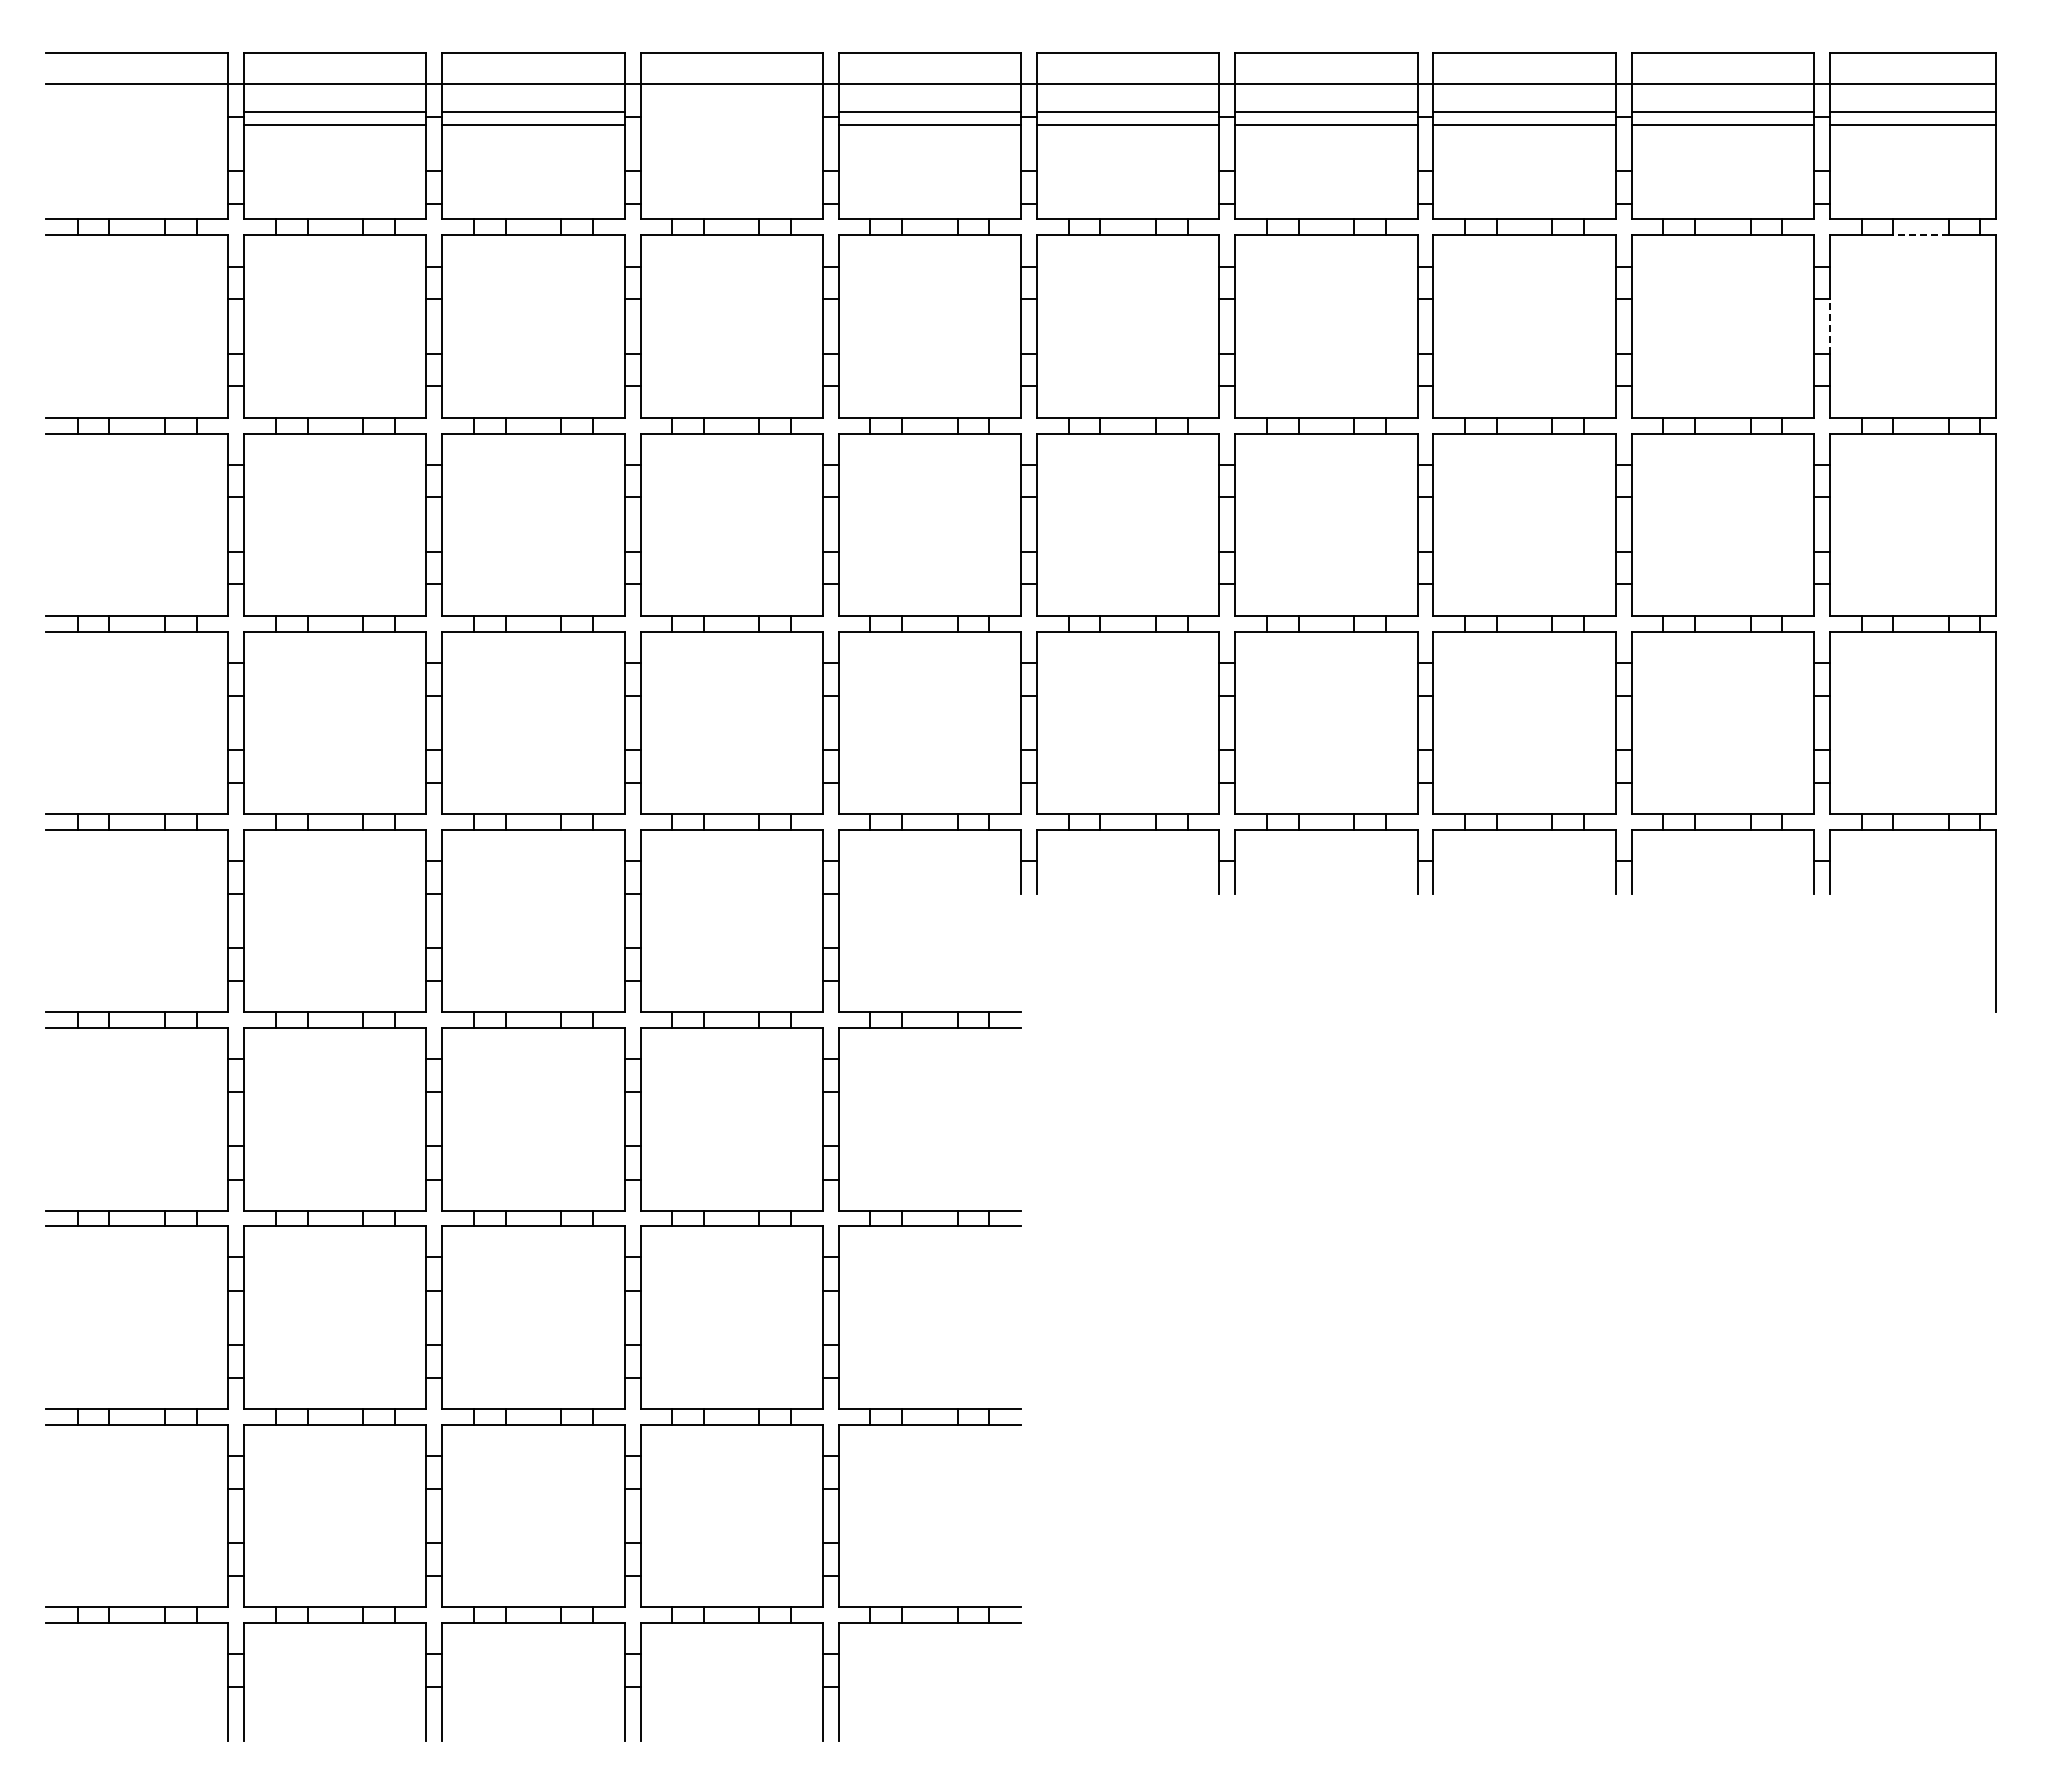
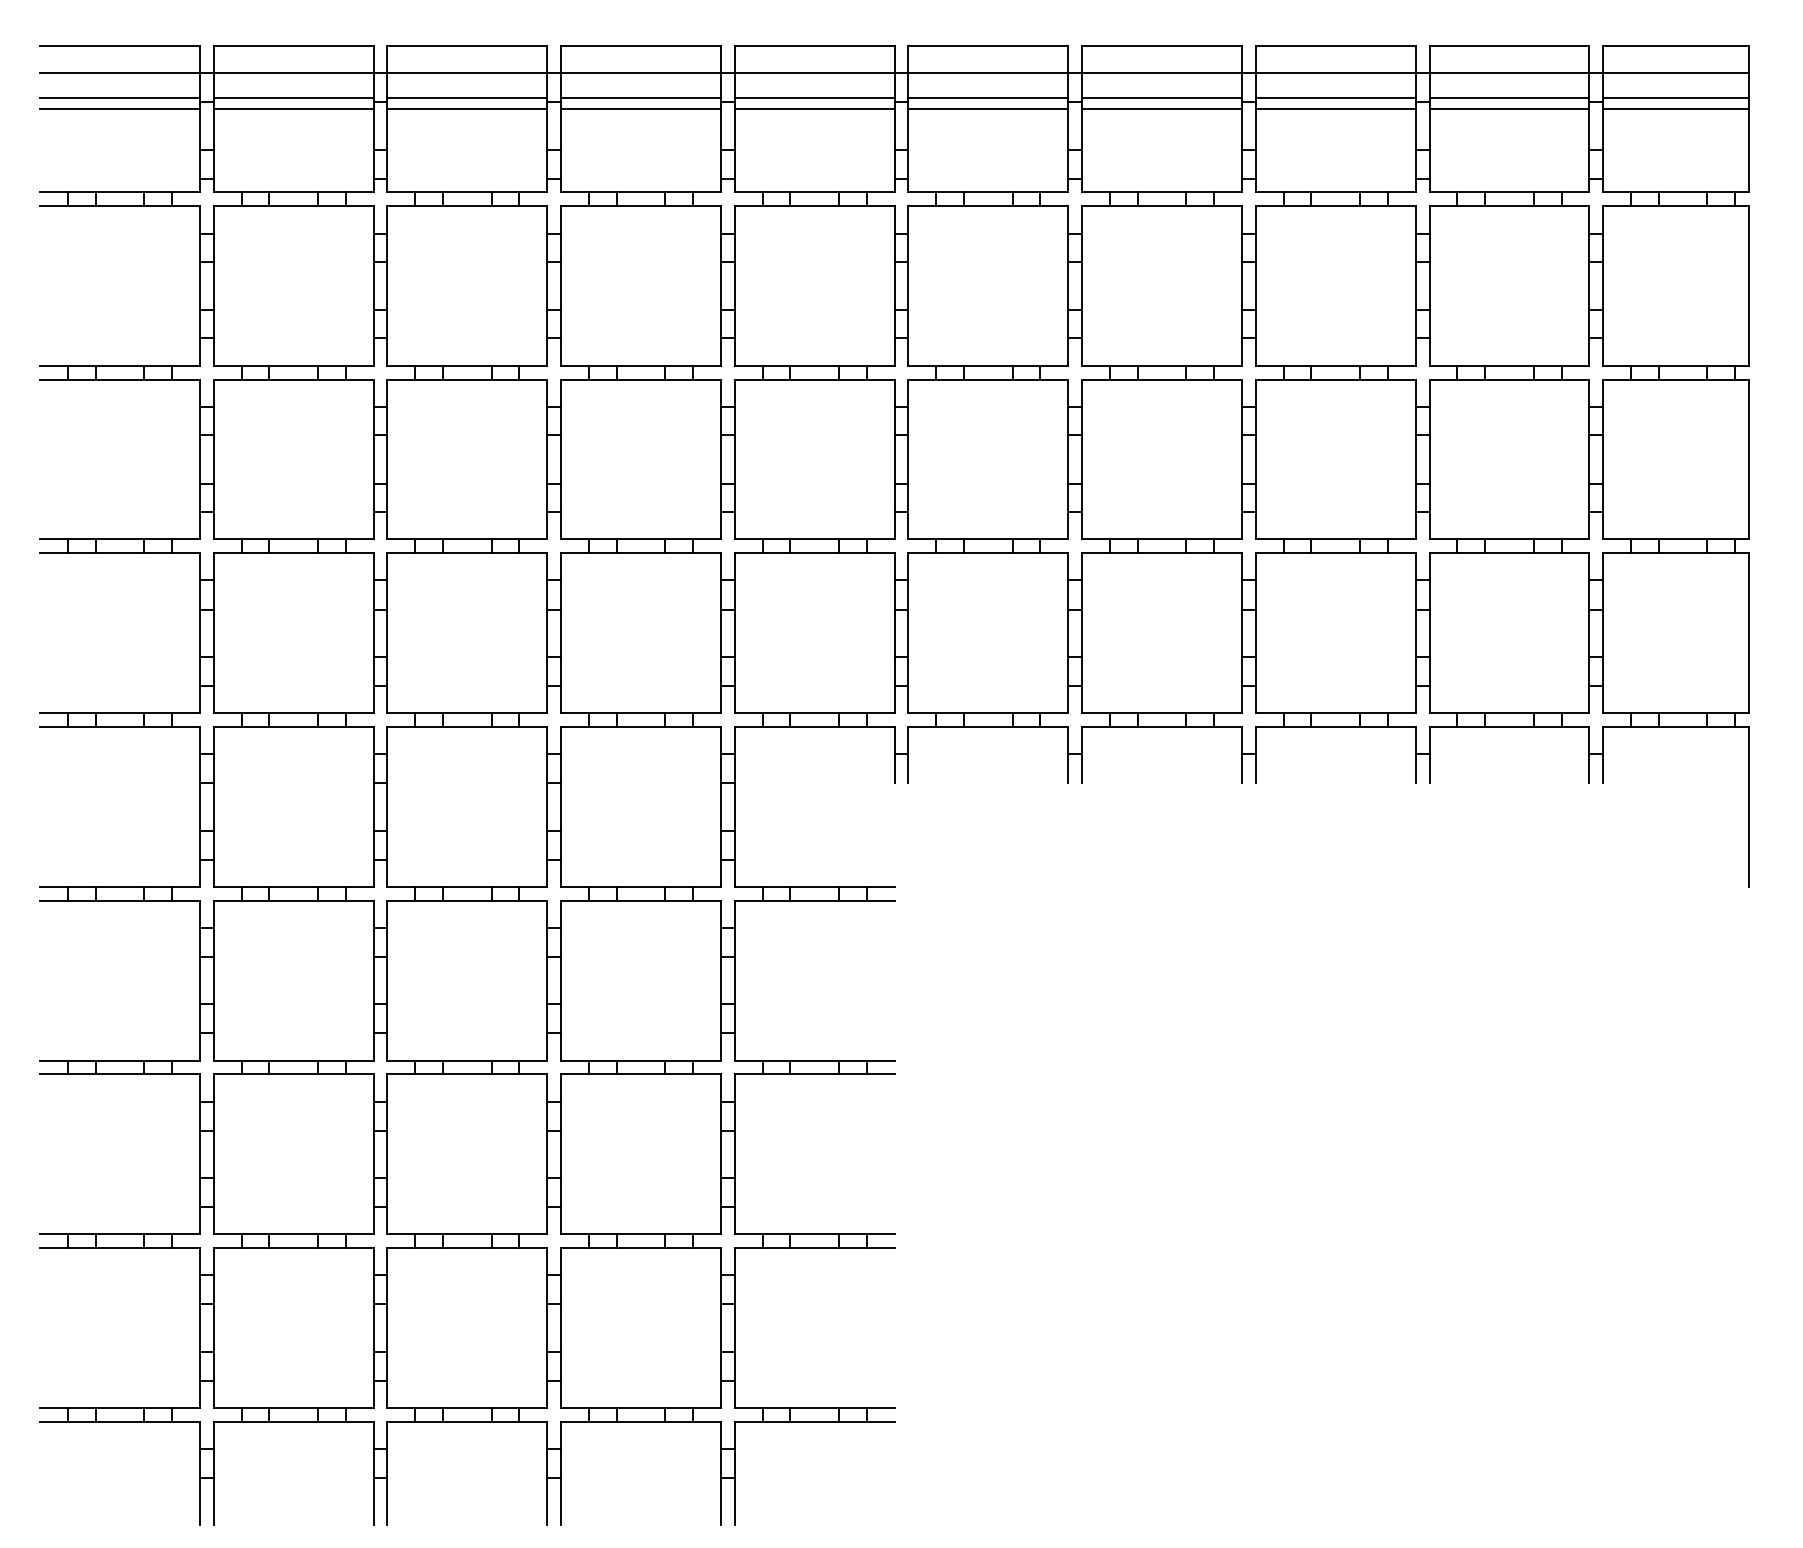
line: (136, 112) -> (119, 98), added
line: (731, 112) -> (640, 98), added
line: (136, 124) -> (119, 108), added
line: (731, 124) -> (640, 108), added
line: (1920, 235) -> (1682, 206), dashed -> solid
line: (1829, 326) -> (1602, 285), dashed -> solid

